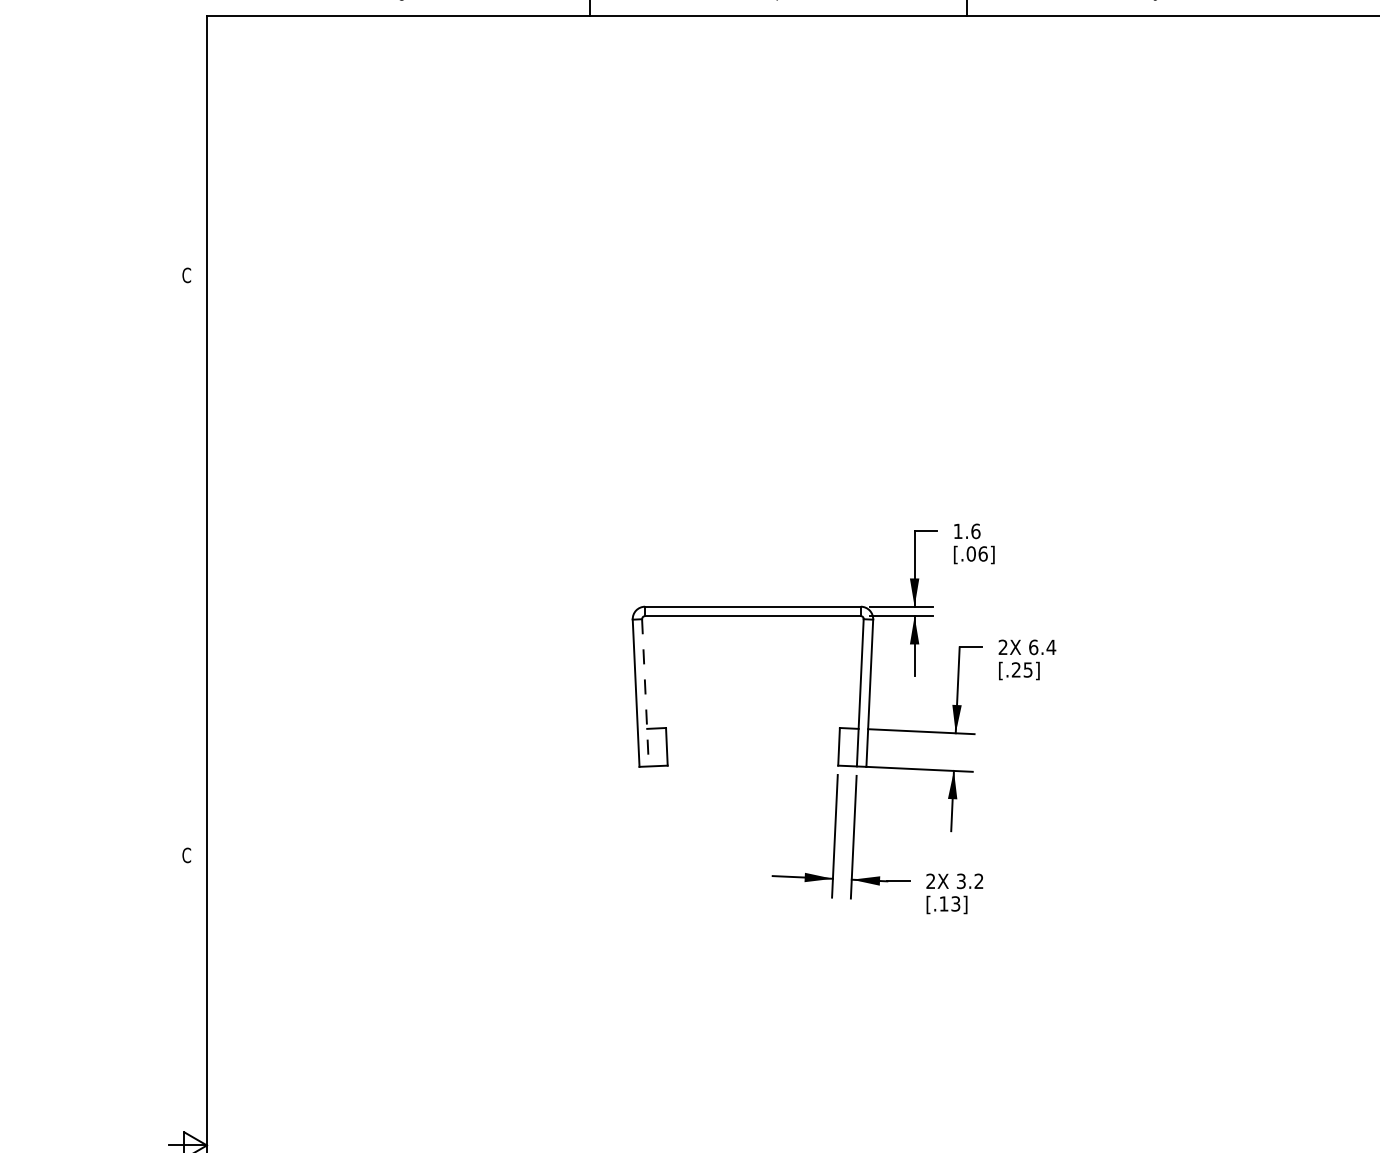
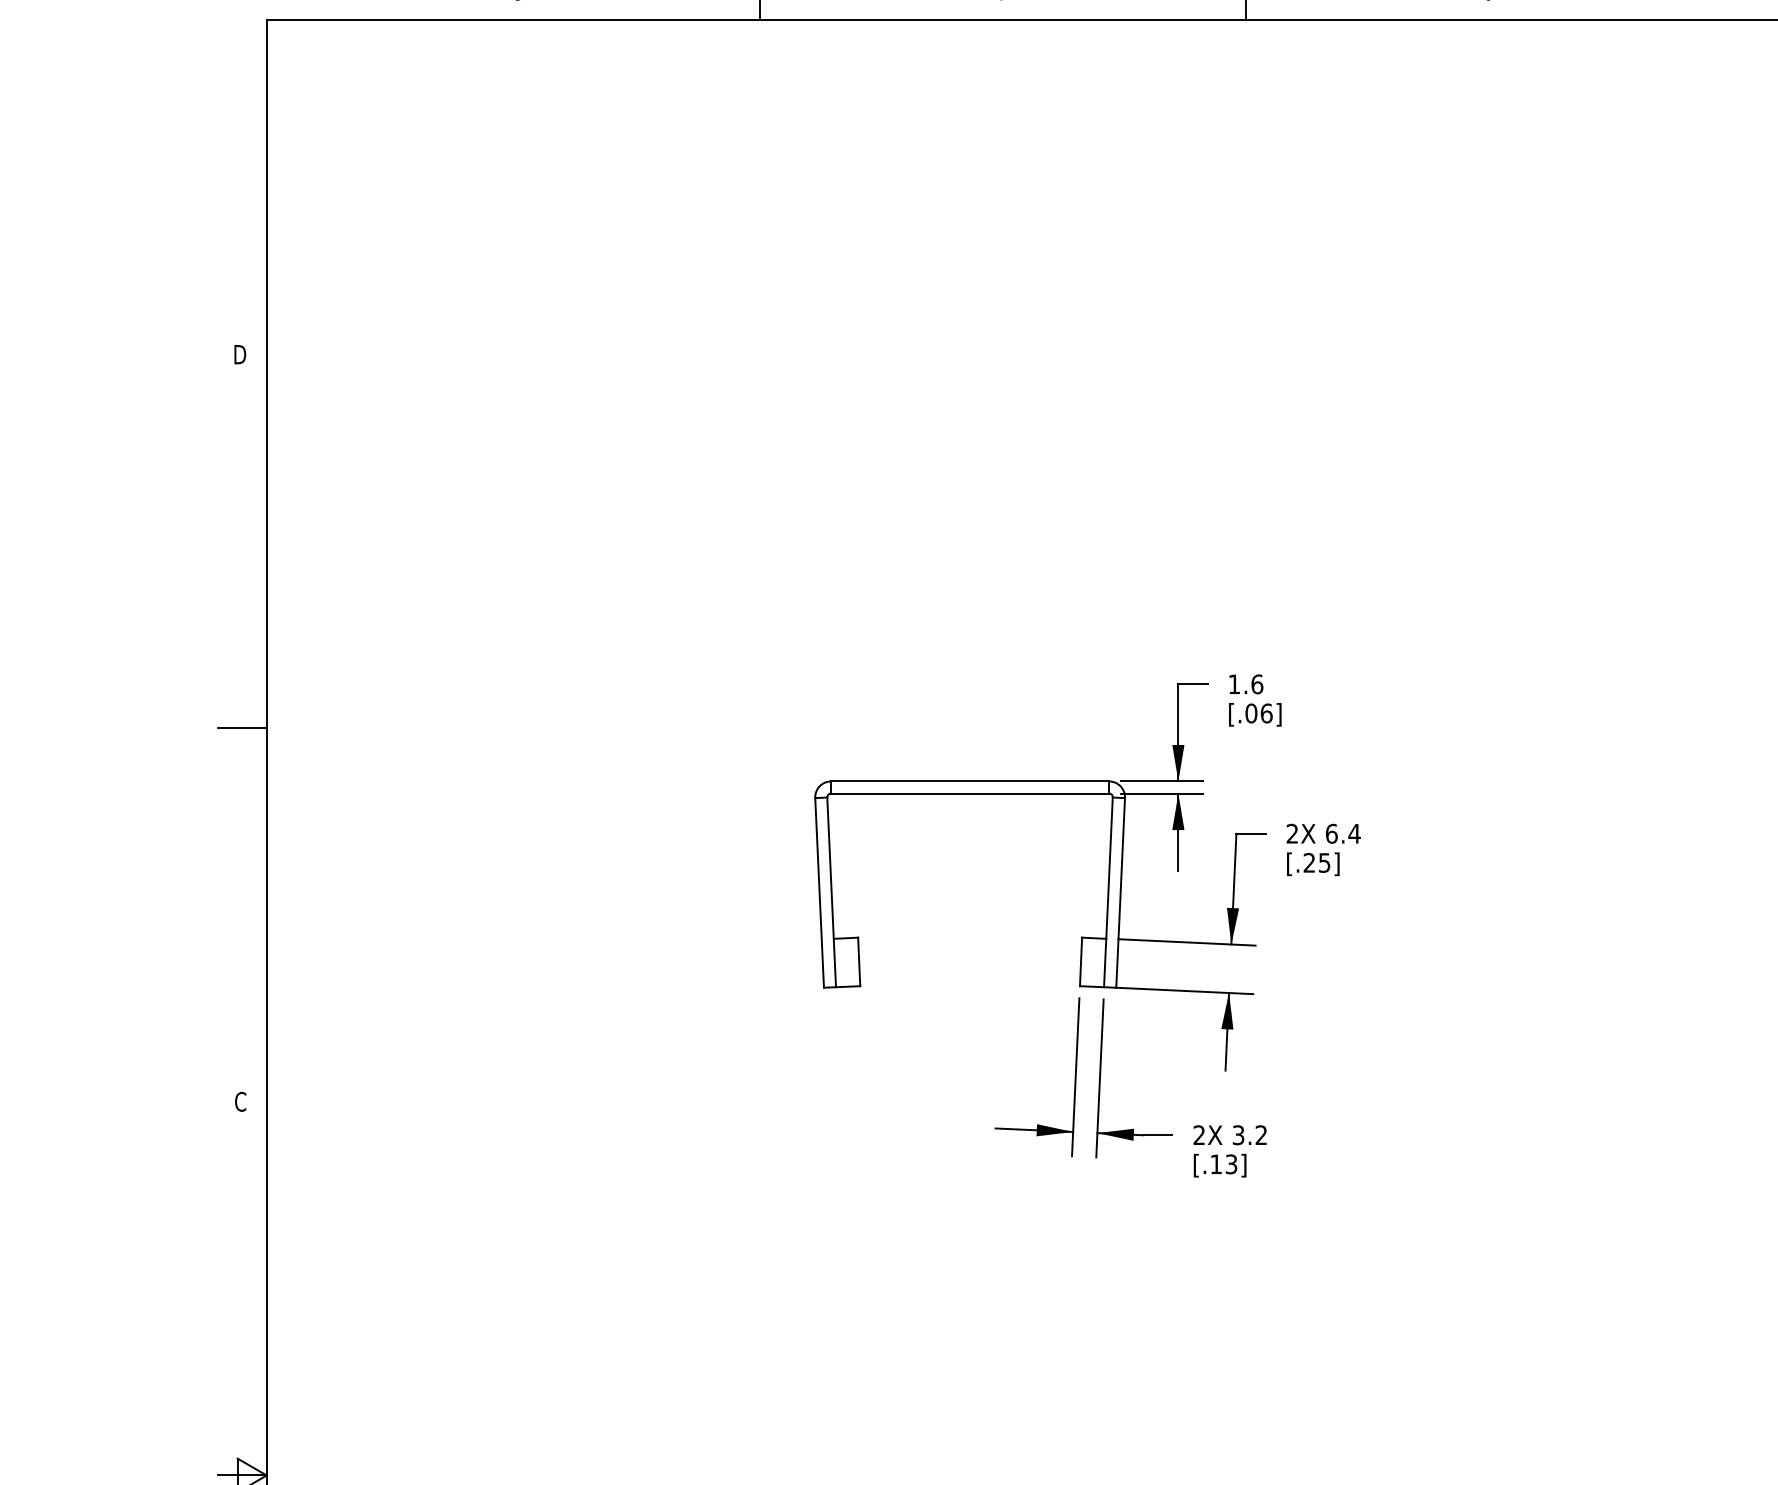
text: (186, 275) -> (240, 354), C -> D
line: (188, 565) -> (242, 728), added
line: (645, 692) -> (831, 892), dashed -> solid

